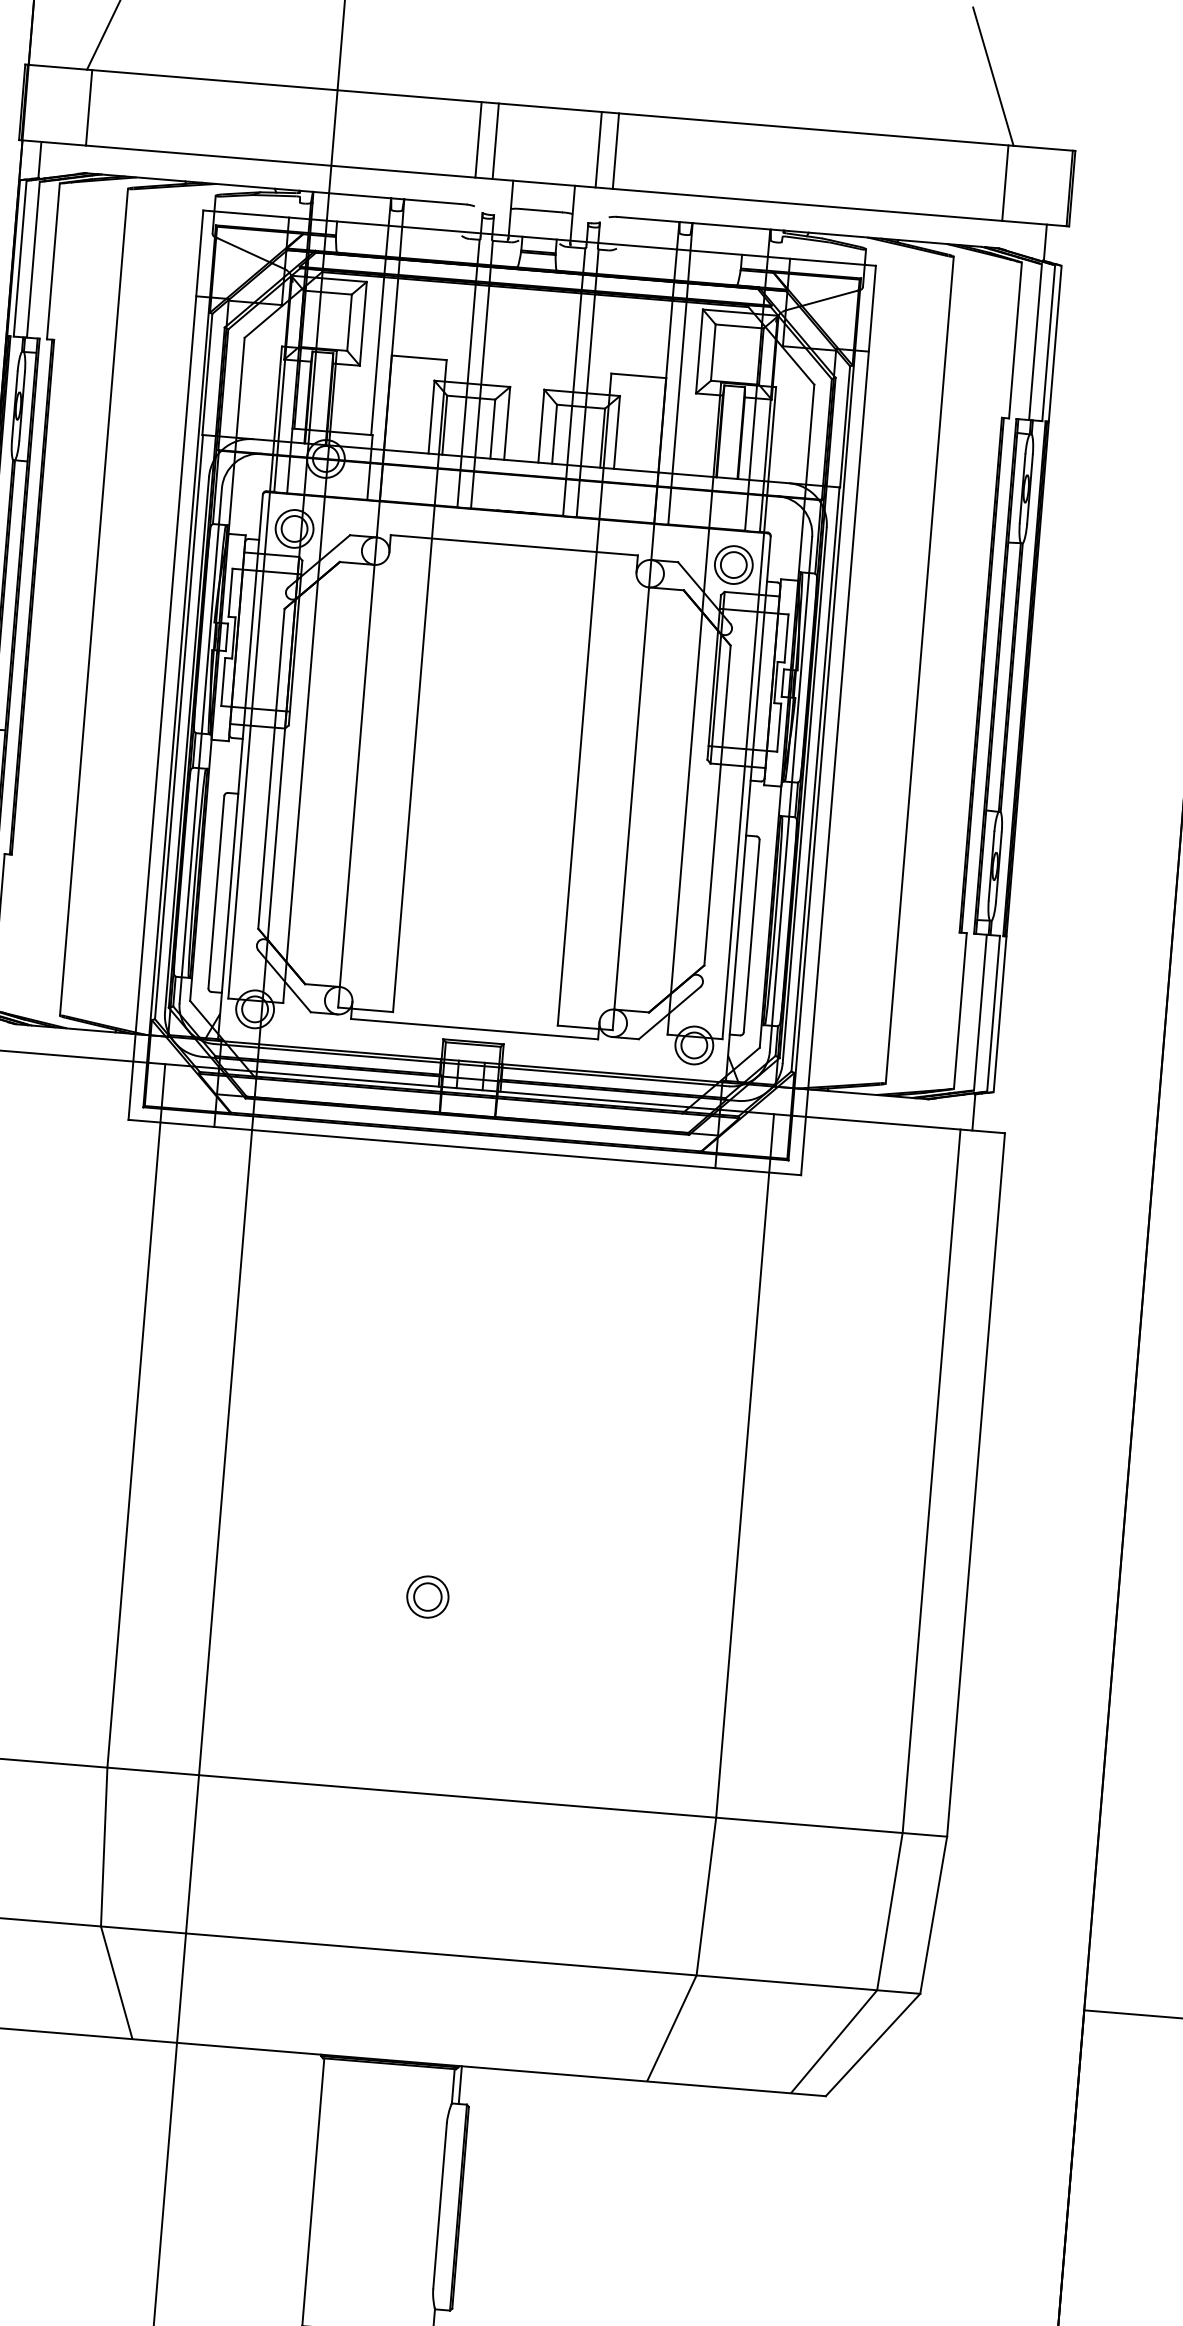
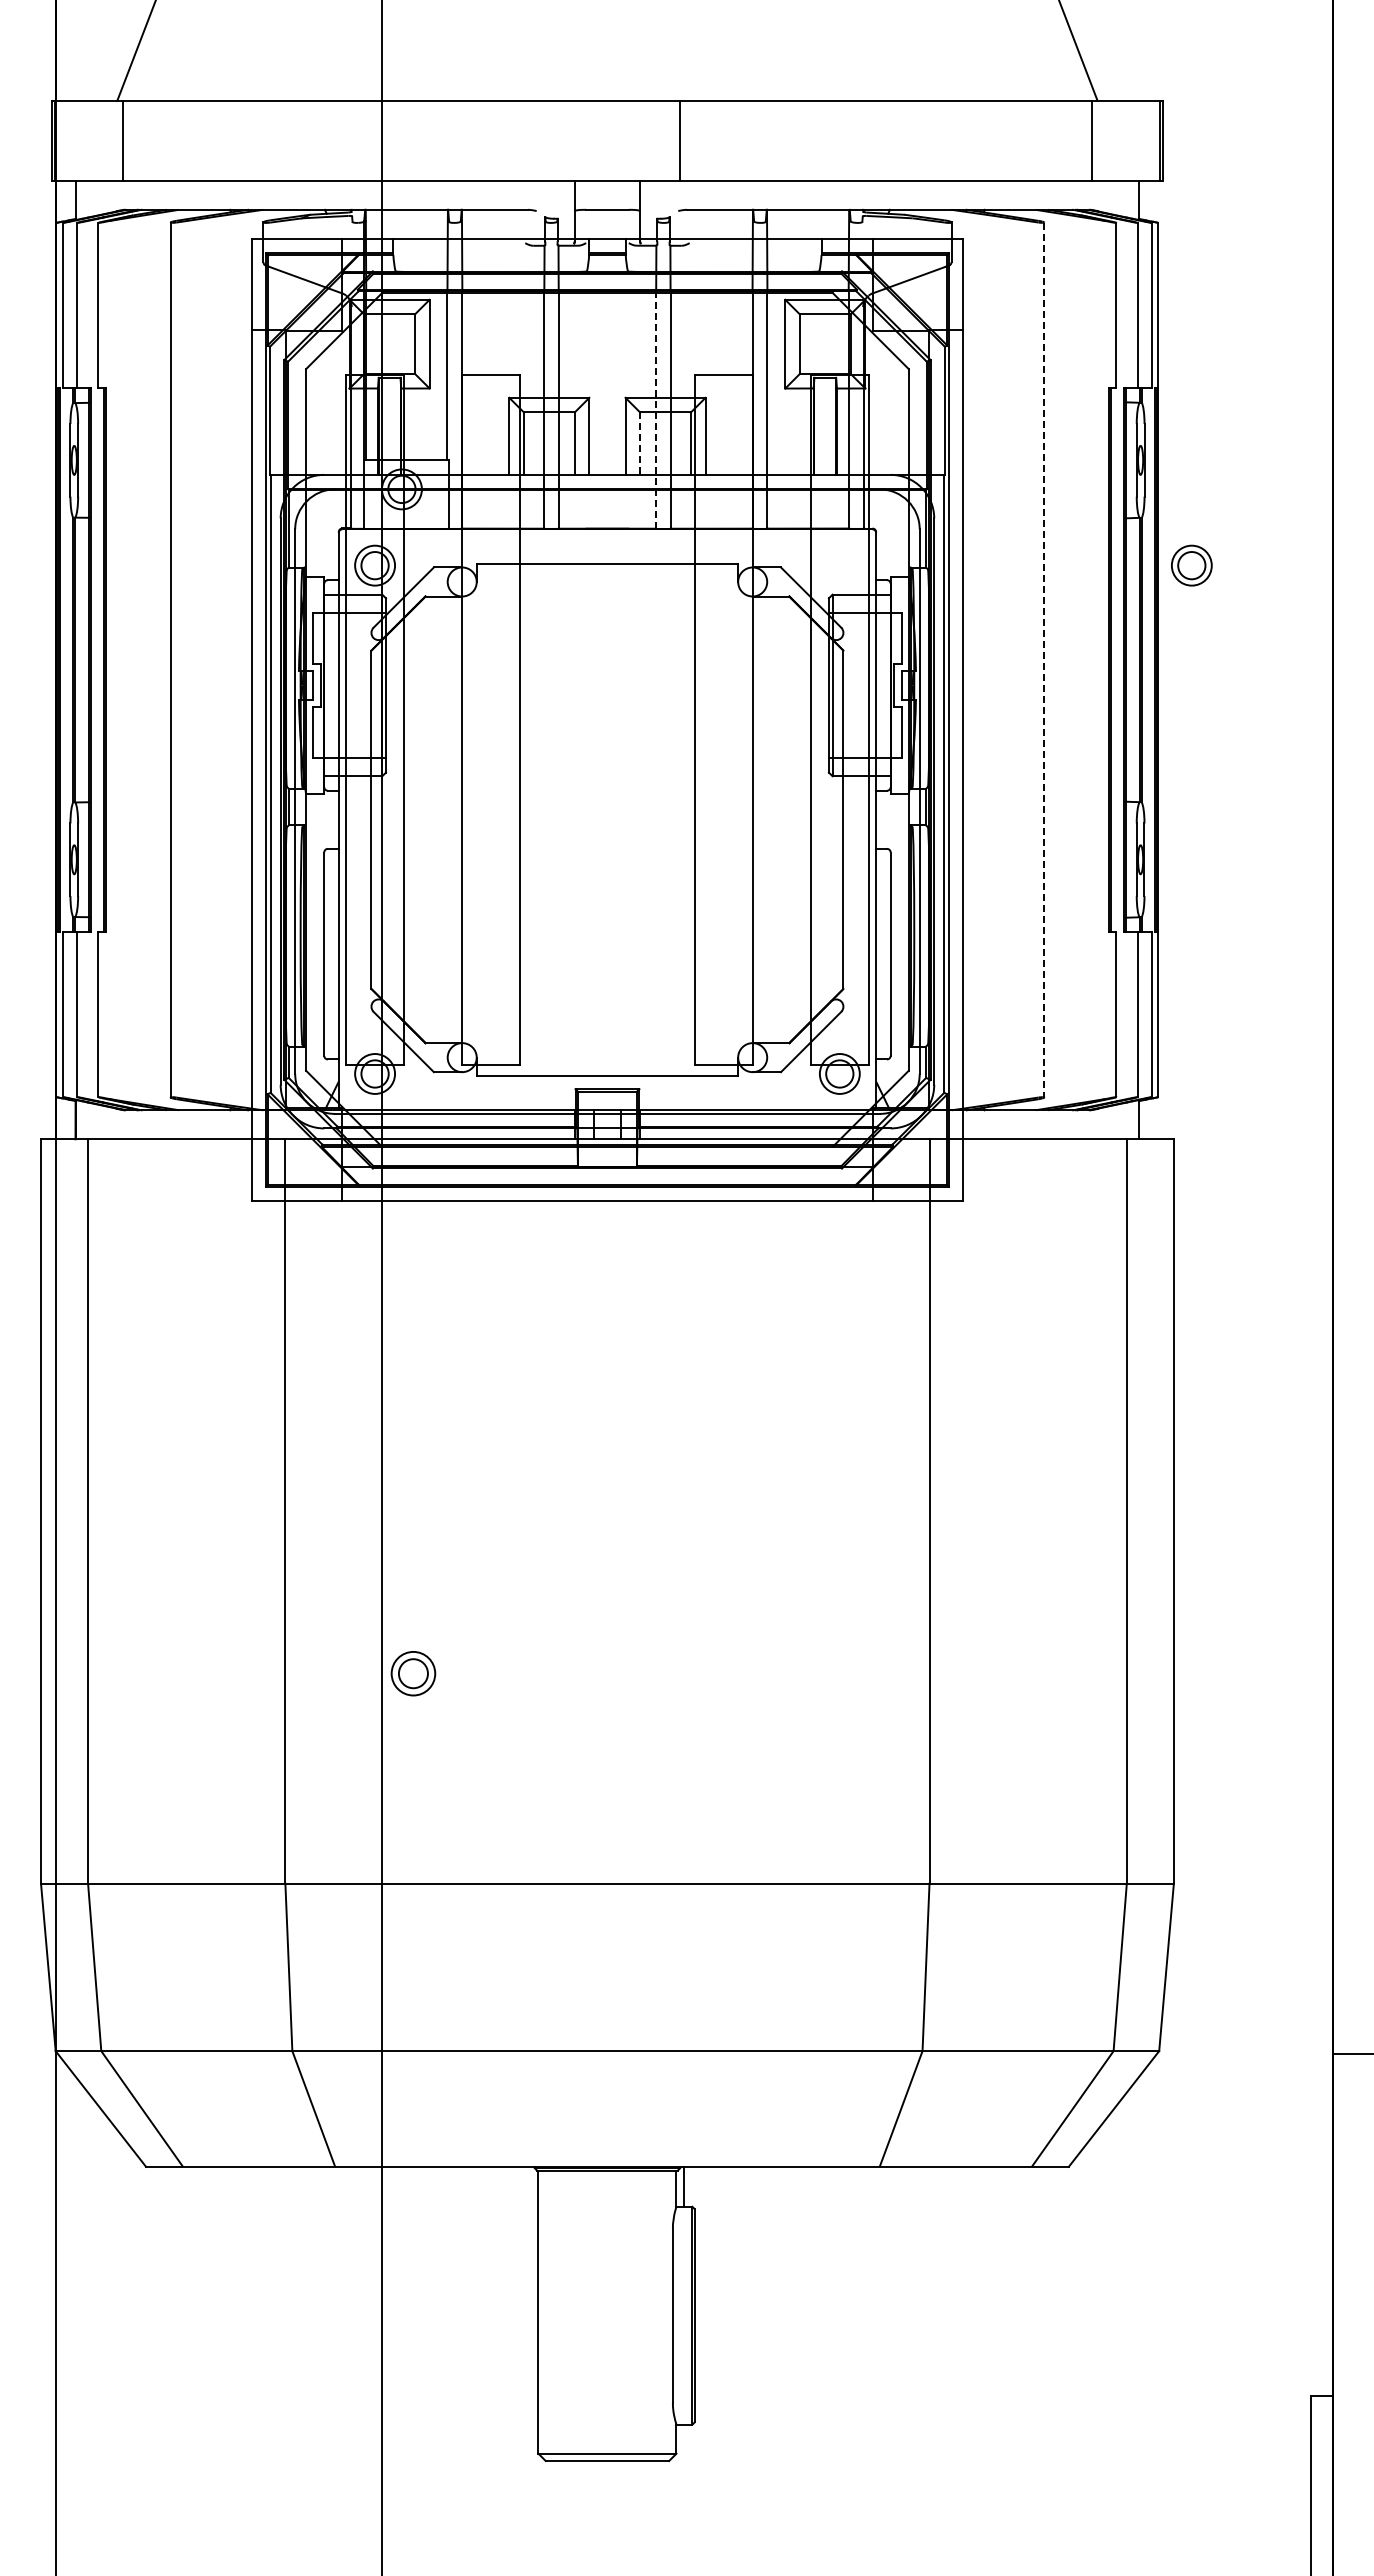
line: (478, 139) -> (534, 140), removed
line: (495, 140) -> (552, 140), removed
line: (598, 149) -> (661, 140), removed
line: (572, 403) -> (656, 409), solid -> dashed
line: (554, 435) -> (640, 444), solid -> dashed
part: (733, 564) -> (1191, 565), moved
line: (919, 670) -> (1044, 660), solid -> dashed
part: (427, 1596) -> (413, 1673), moved

